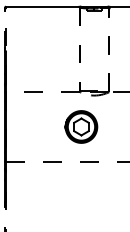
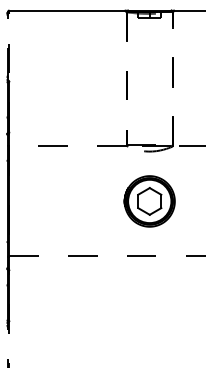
part: (81, 126) -> (149, 200), moved

